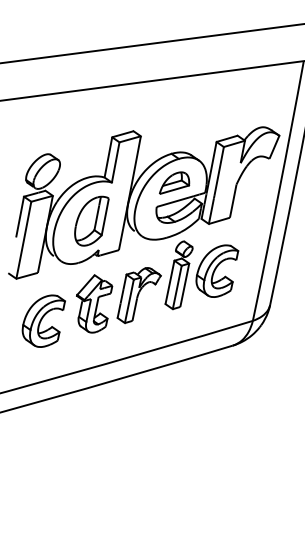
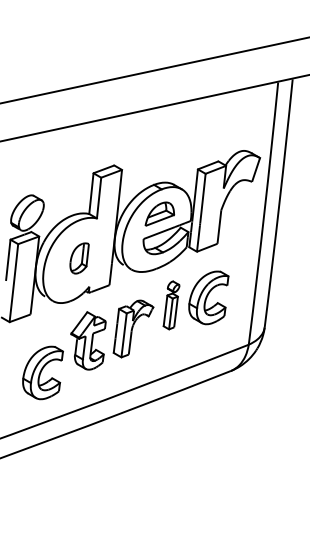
part: (91, 221) -> (79, 258), size x0.6
part: (179, 275) -> (171, 305), size x0.7
part: (42, 320) -> (42, 372), moved

